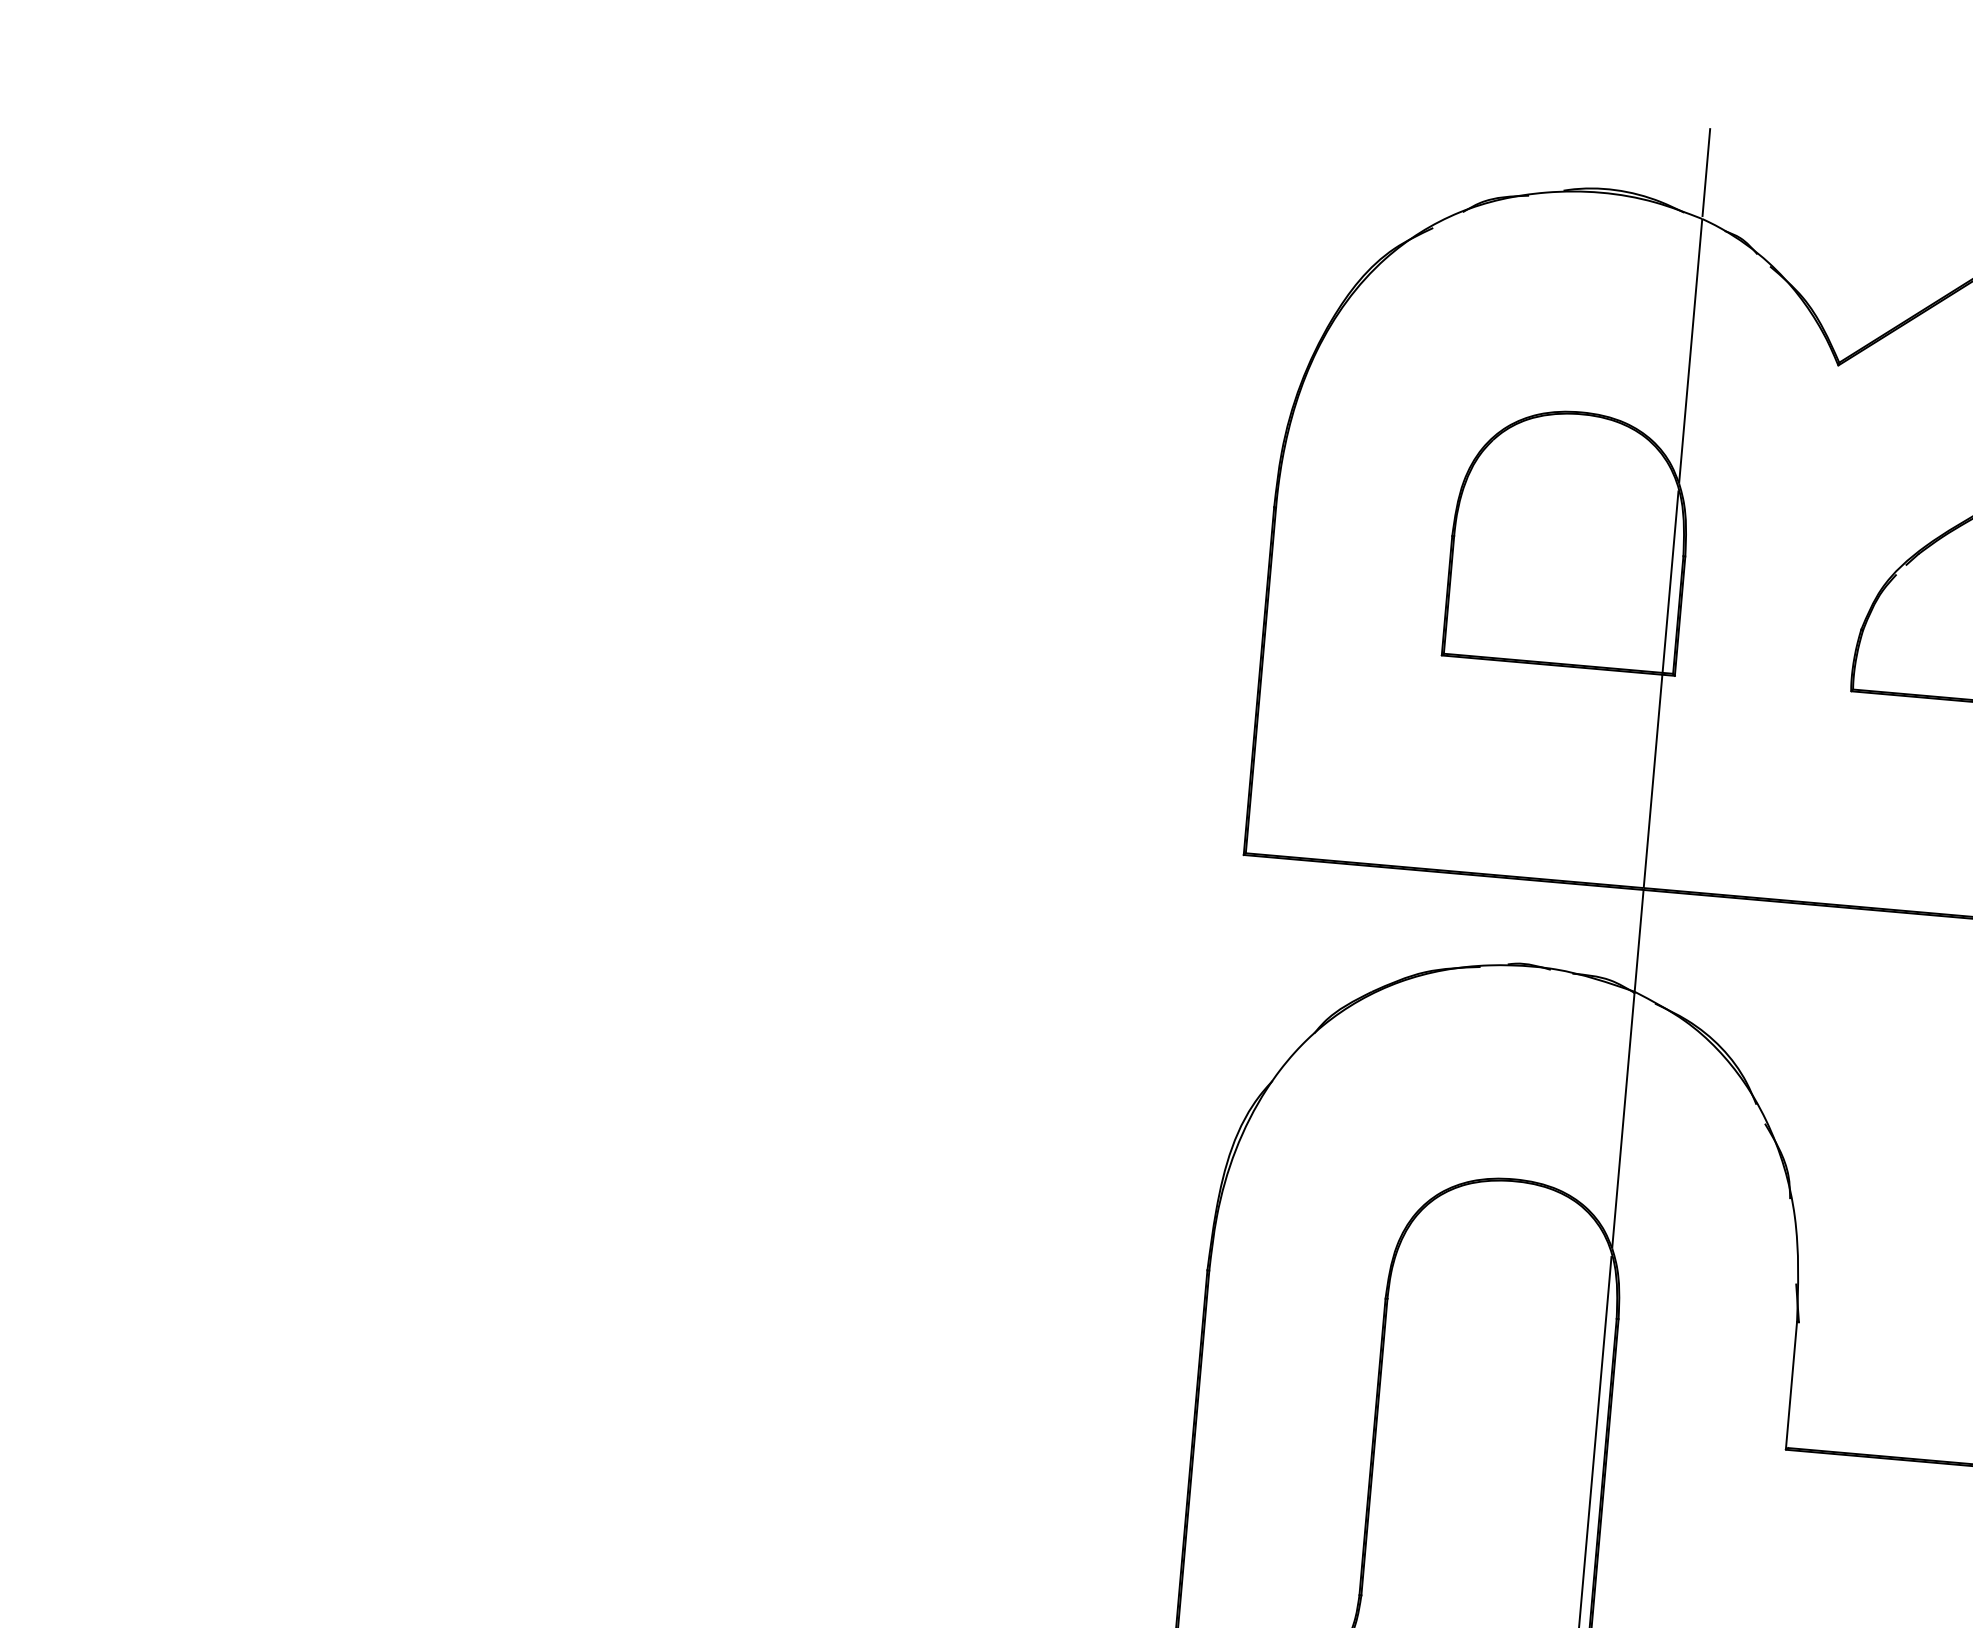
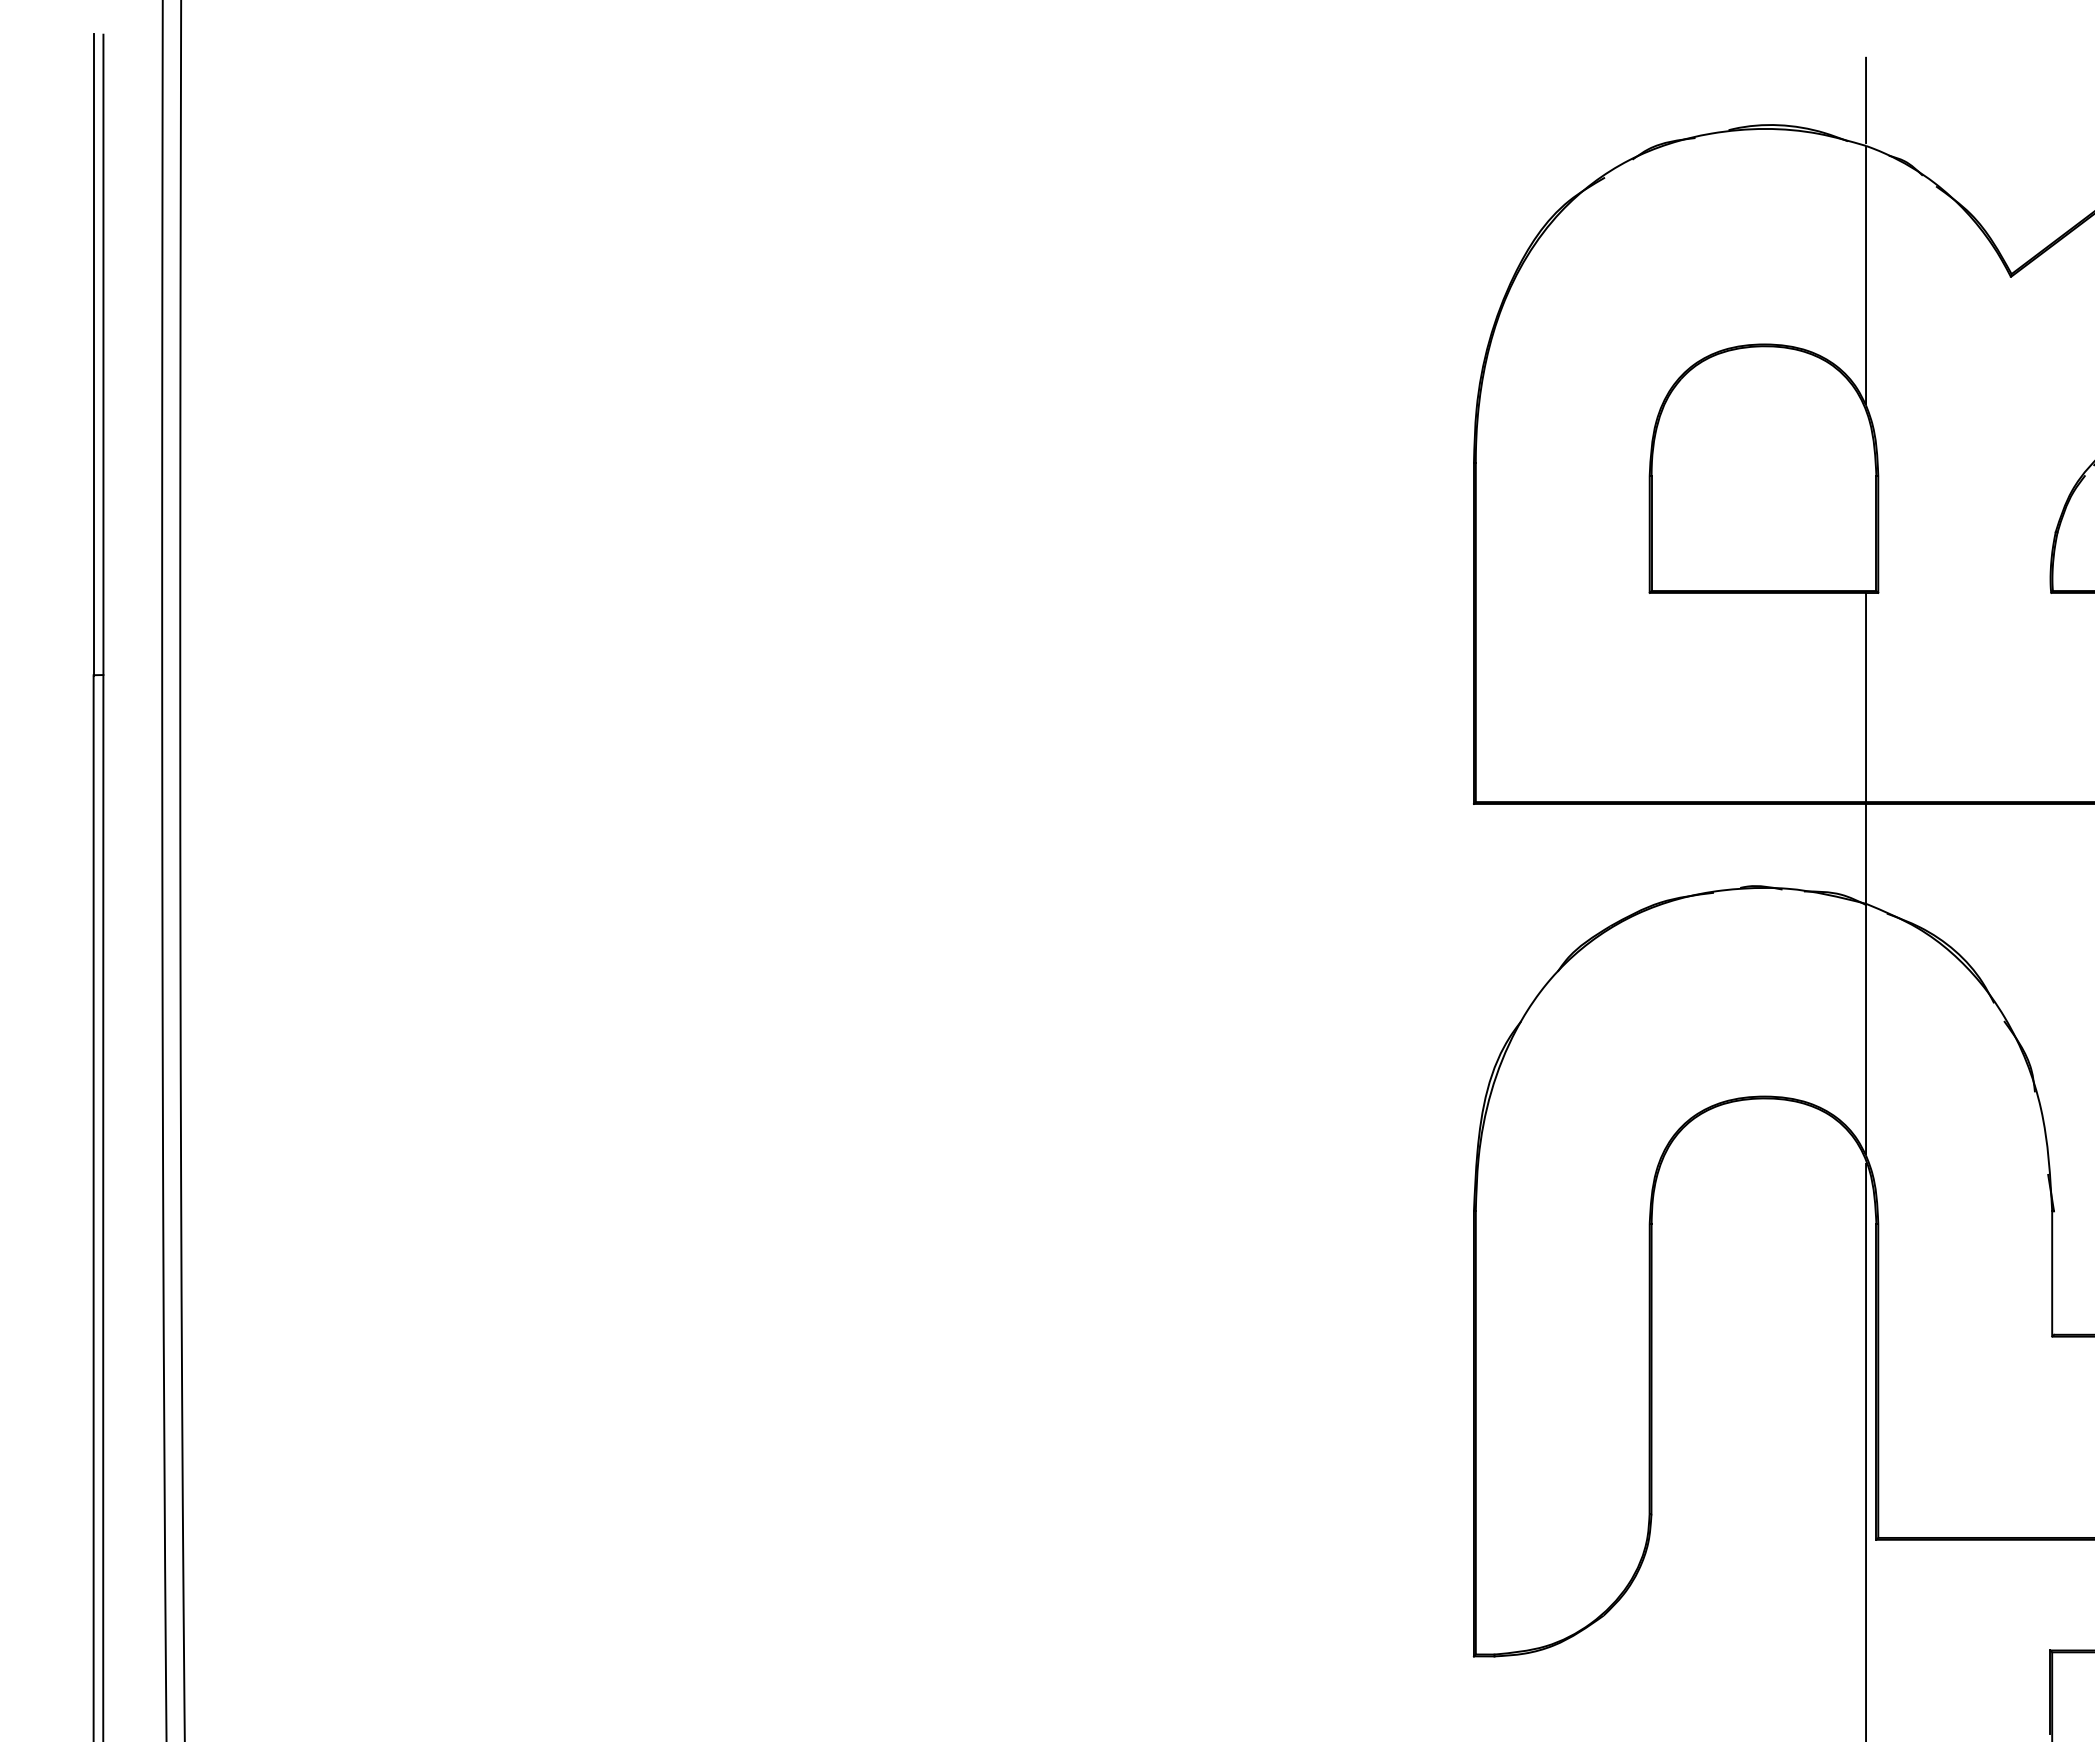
line: (1670, 582) -> (1866, 502), removed

